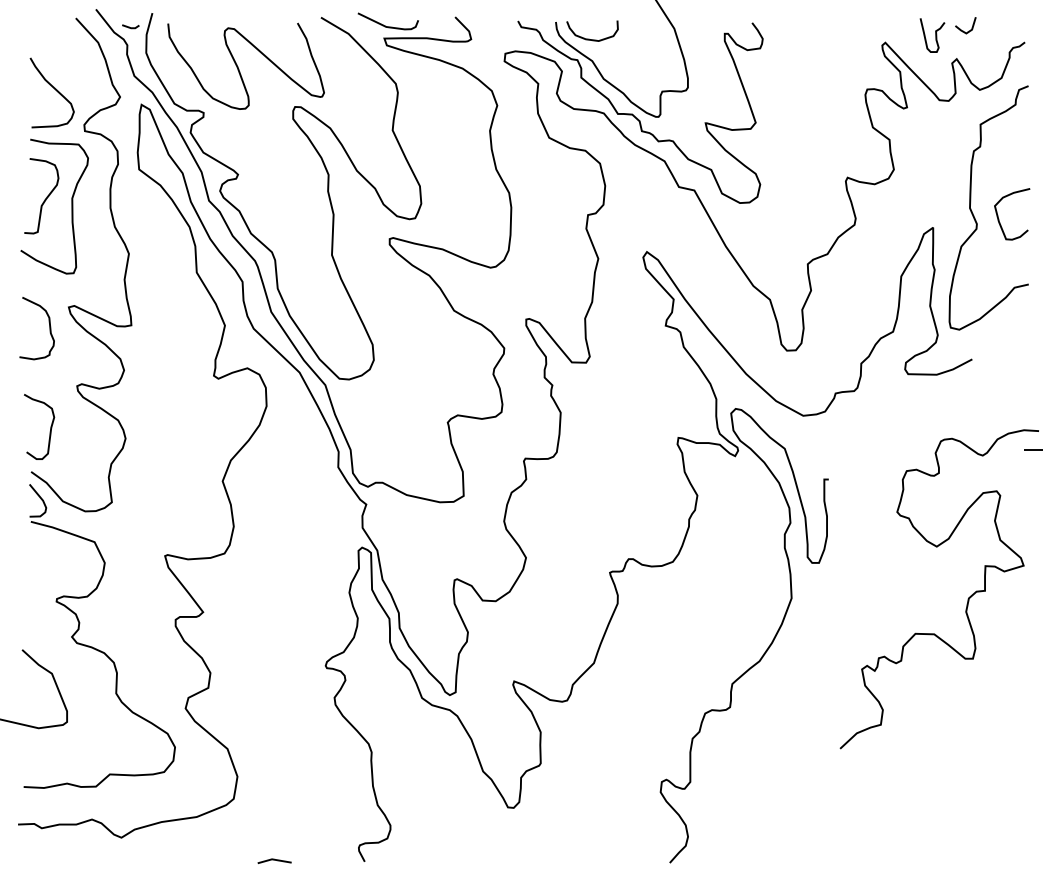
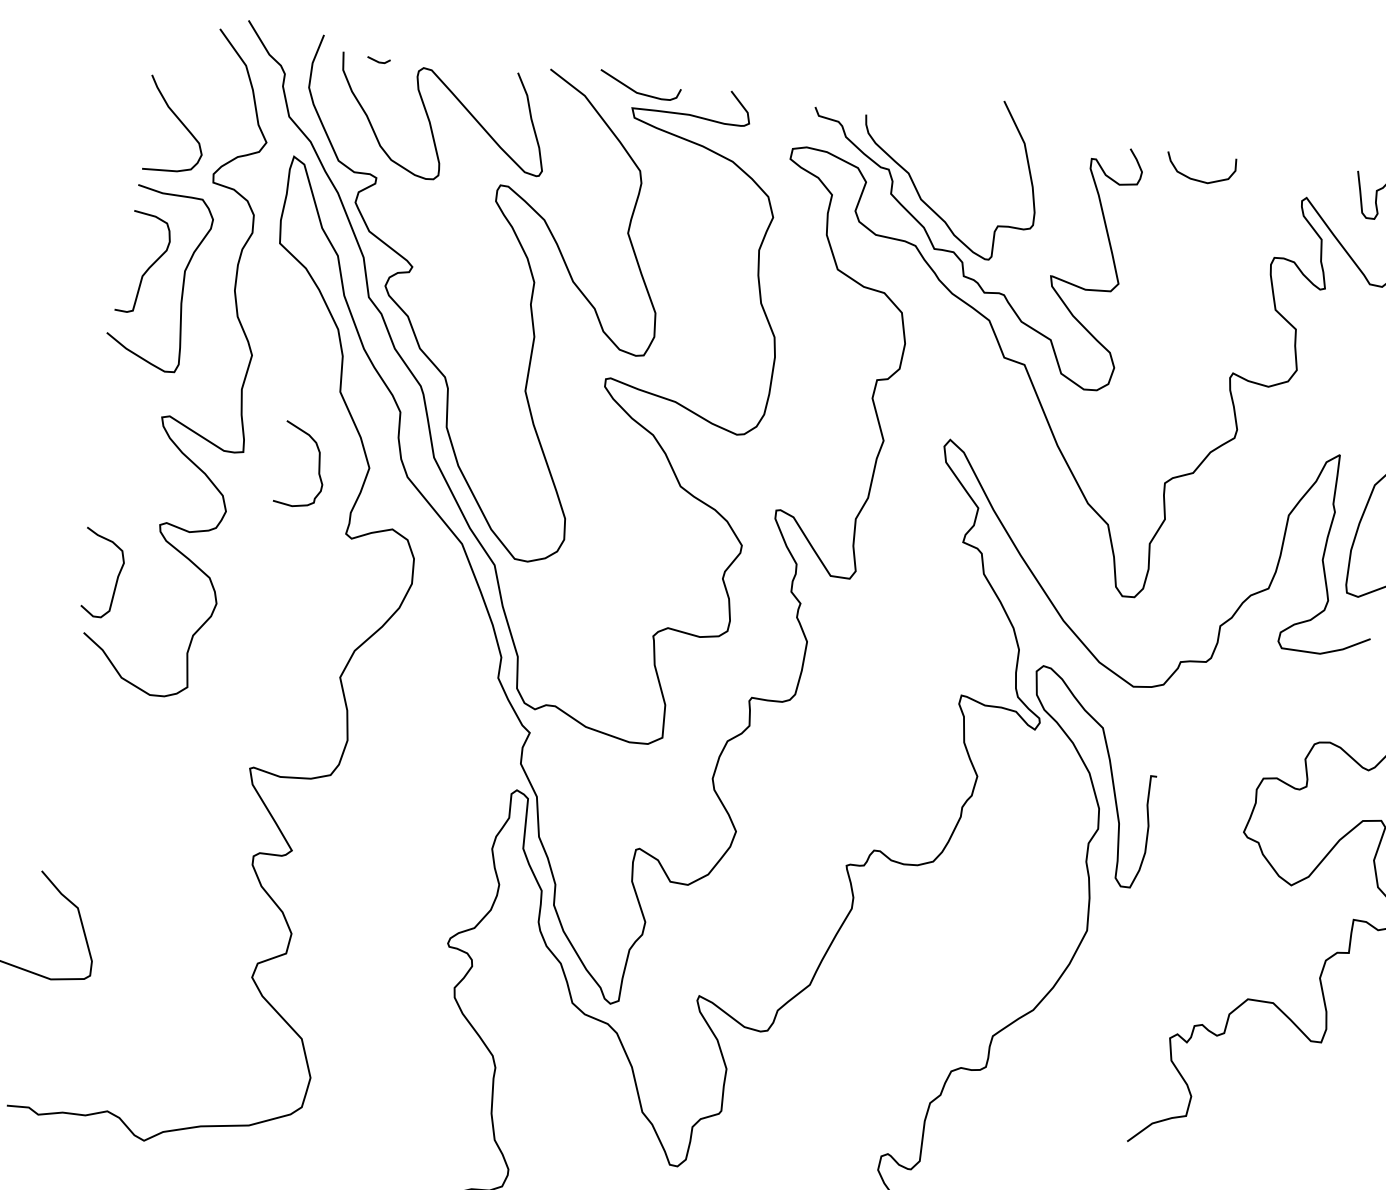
line: (129, 26) -> (377, 59), moved
curve: (589, 38) -> (1195, 178), moved
curve: (49, 328) -> (318, 467), moved
part: (94, 647) -> (139, 879), removed

